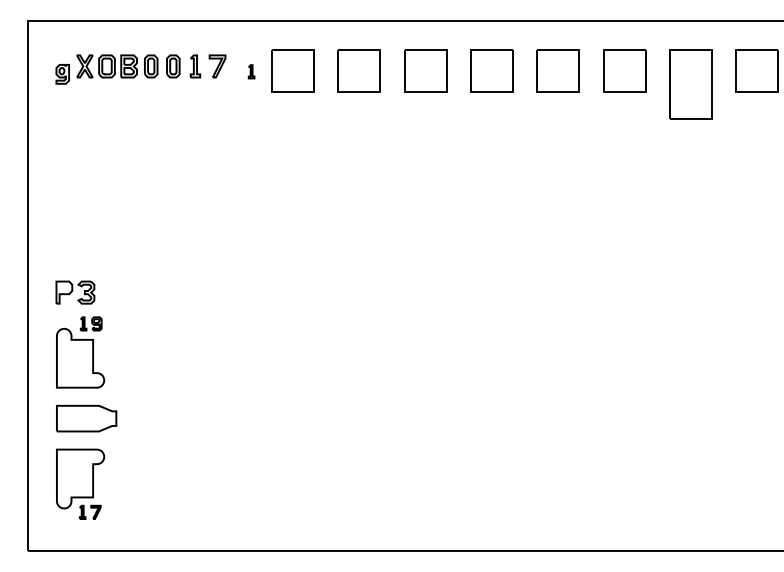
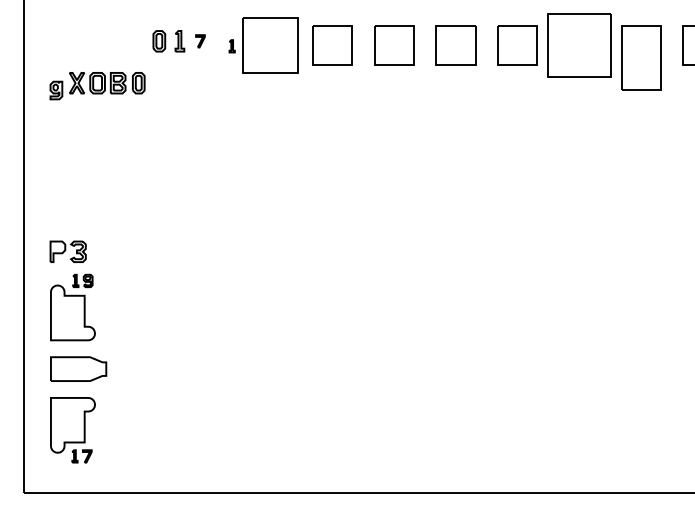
part: (217, 66) -> (200, 41), size x0.6
part: (106, 69) -> (97, 86), moved
part: (292, 70) -> (270, 45), size x1.4
part: (624, 70) -> (579, 45), size x1.6

